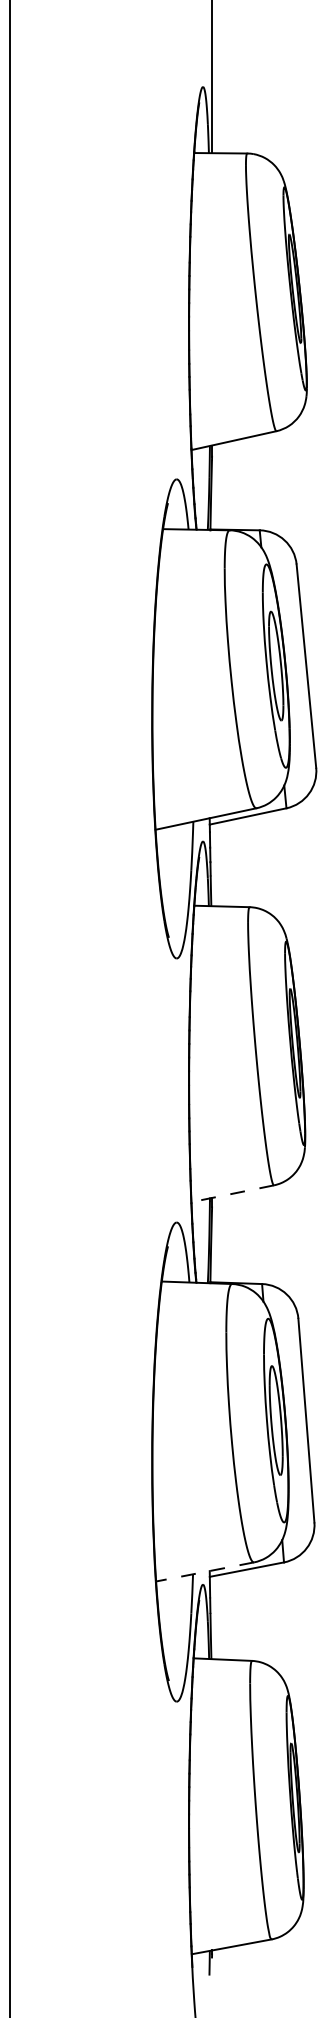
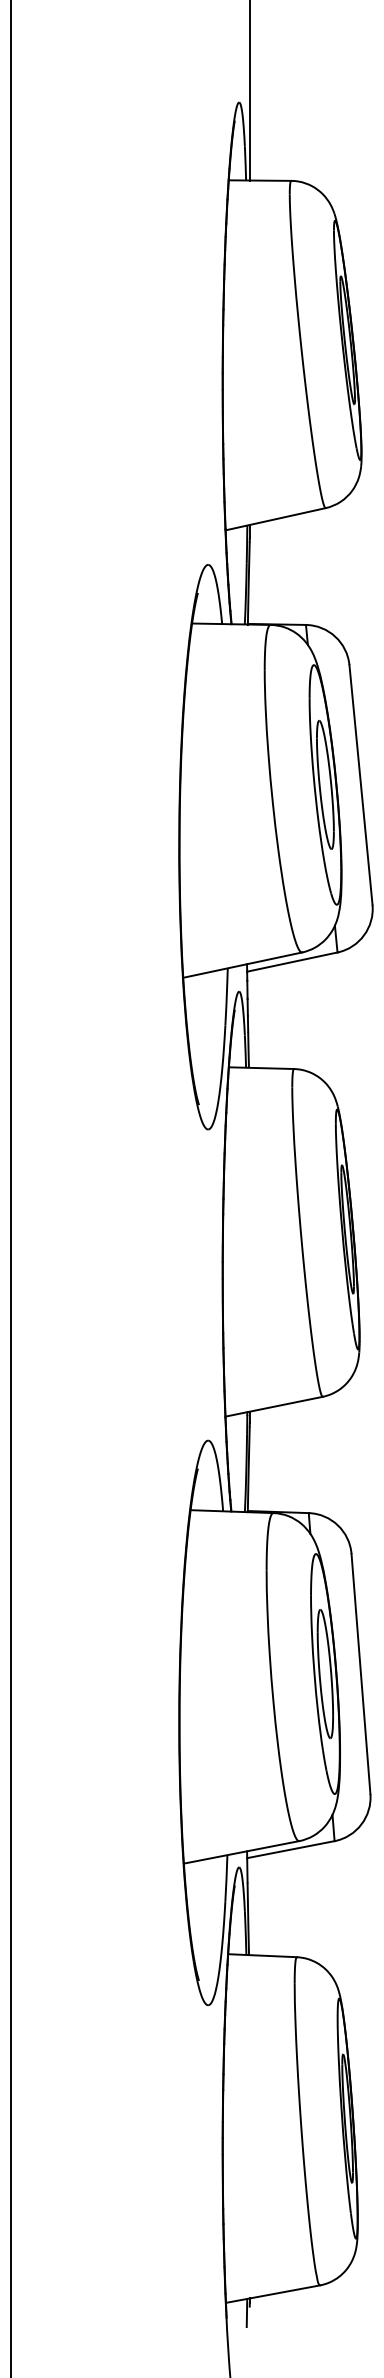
line: (232, 1193) -> (273, 1406), dashed -> solid
line: (205, 1571) -> (242, 1851), dashed -> solid

